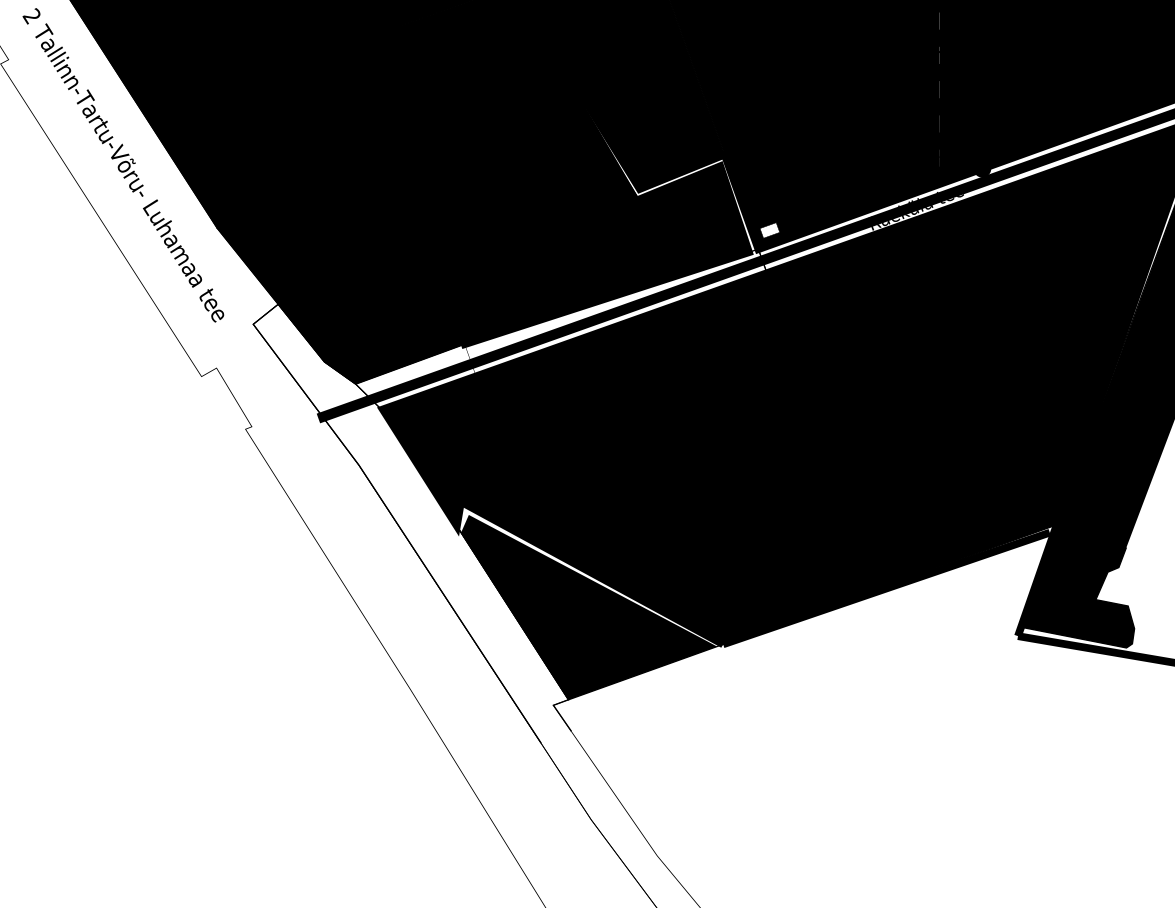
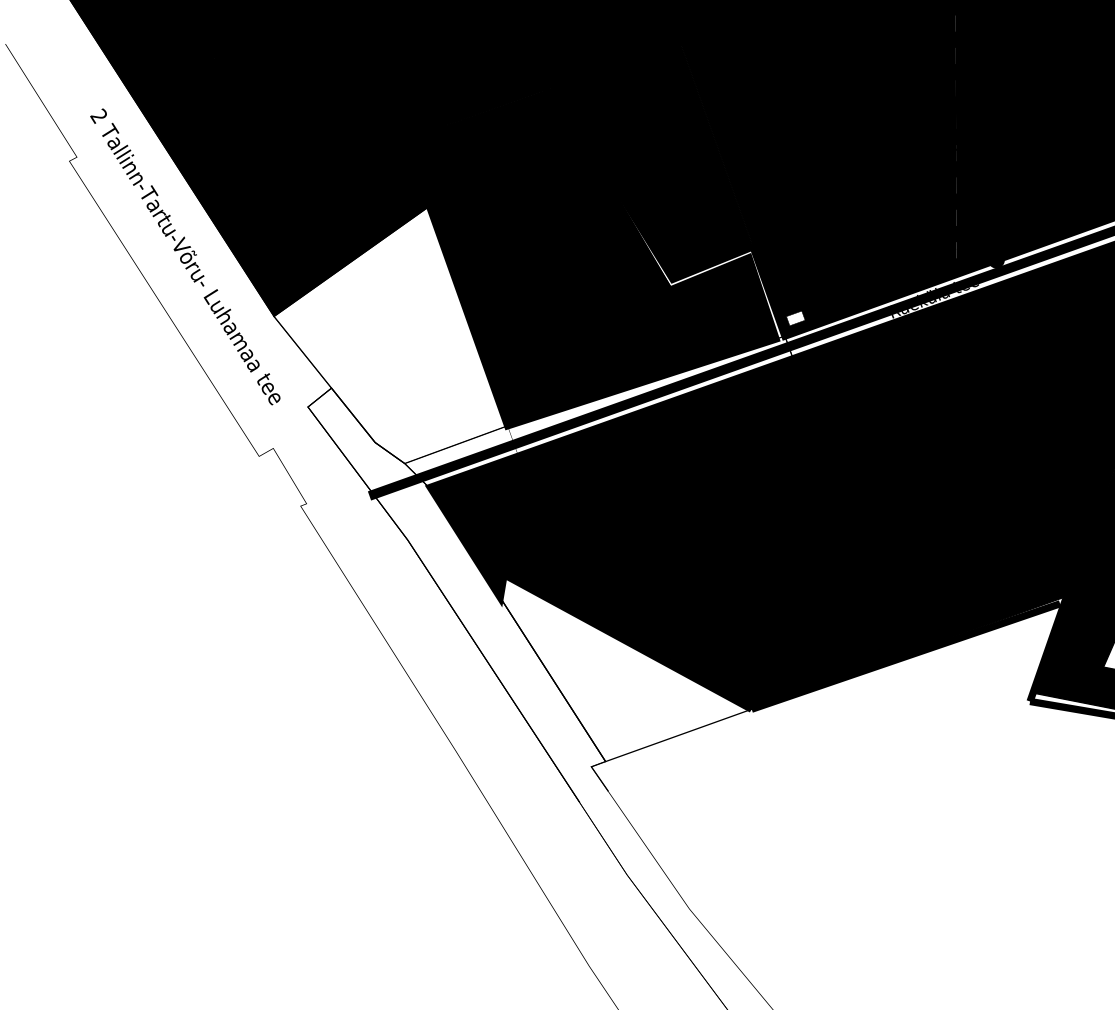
fill: (340, 247) -> (390, 334), removed
fill: (588, 607) -> (624, 674), removed

